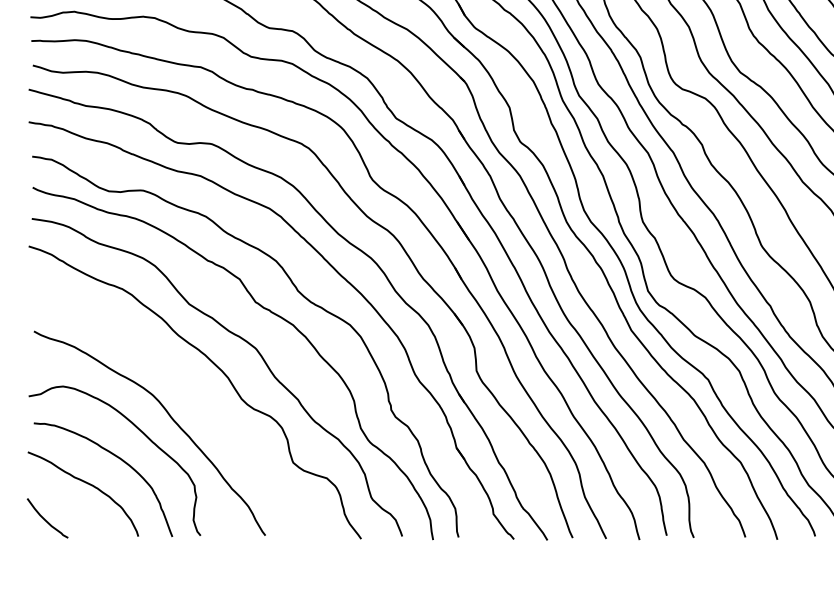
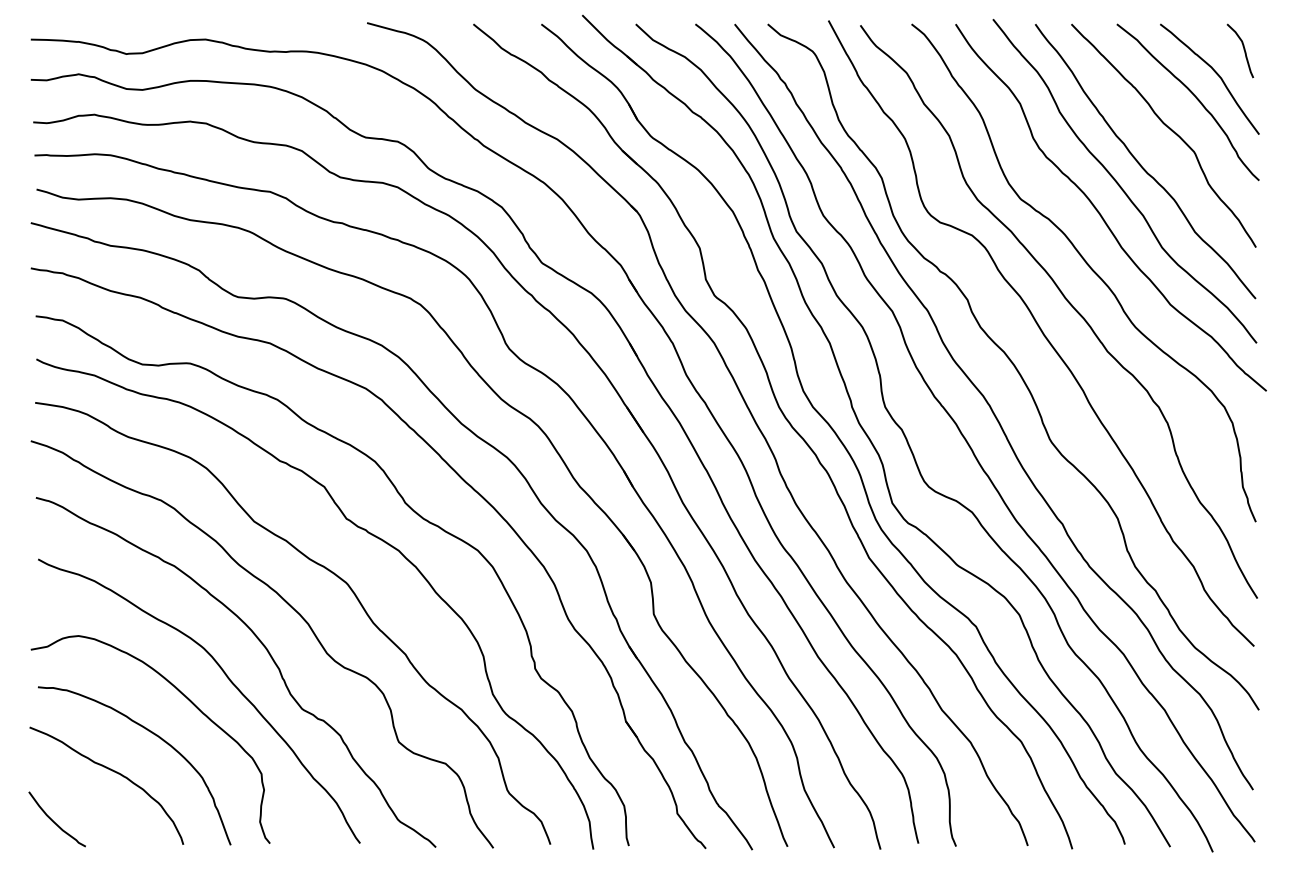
curve: (199, 399) -> (268, 654), added

